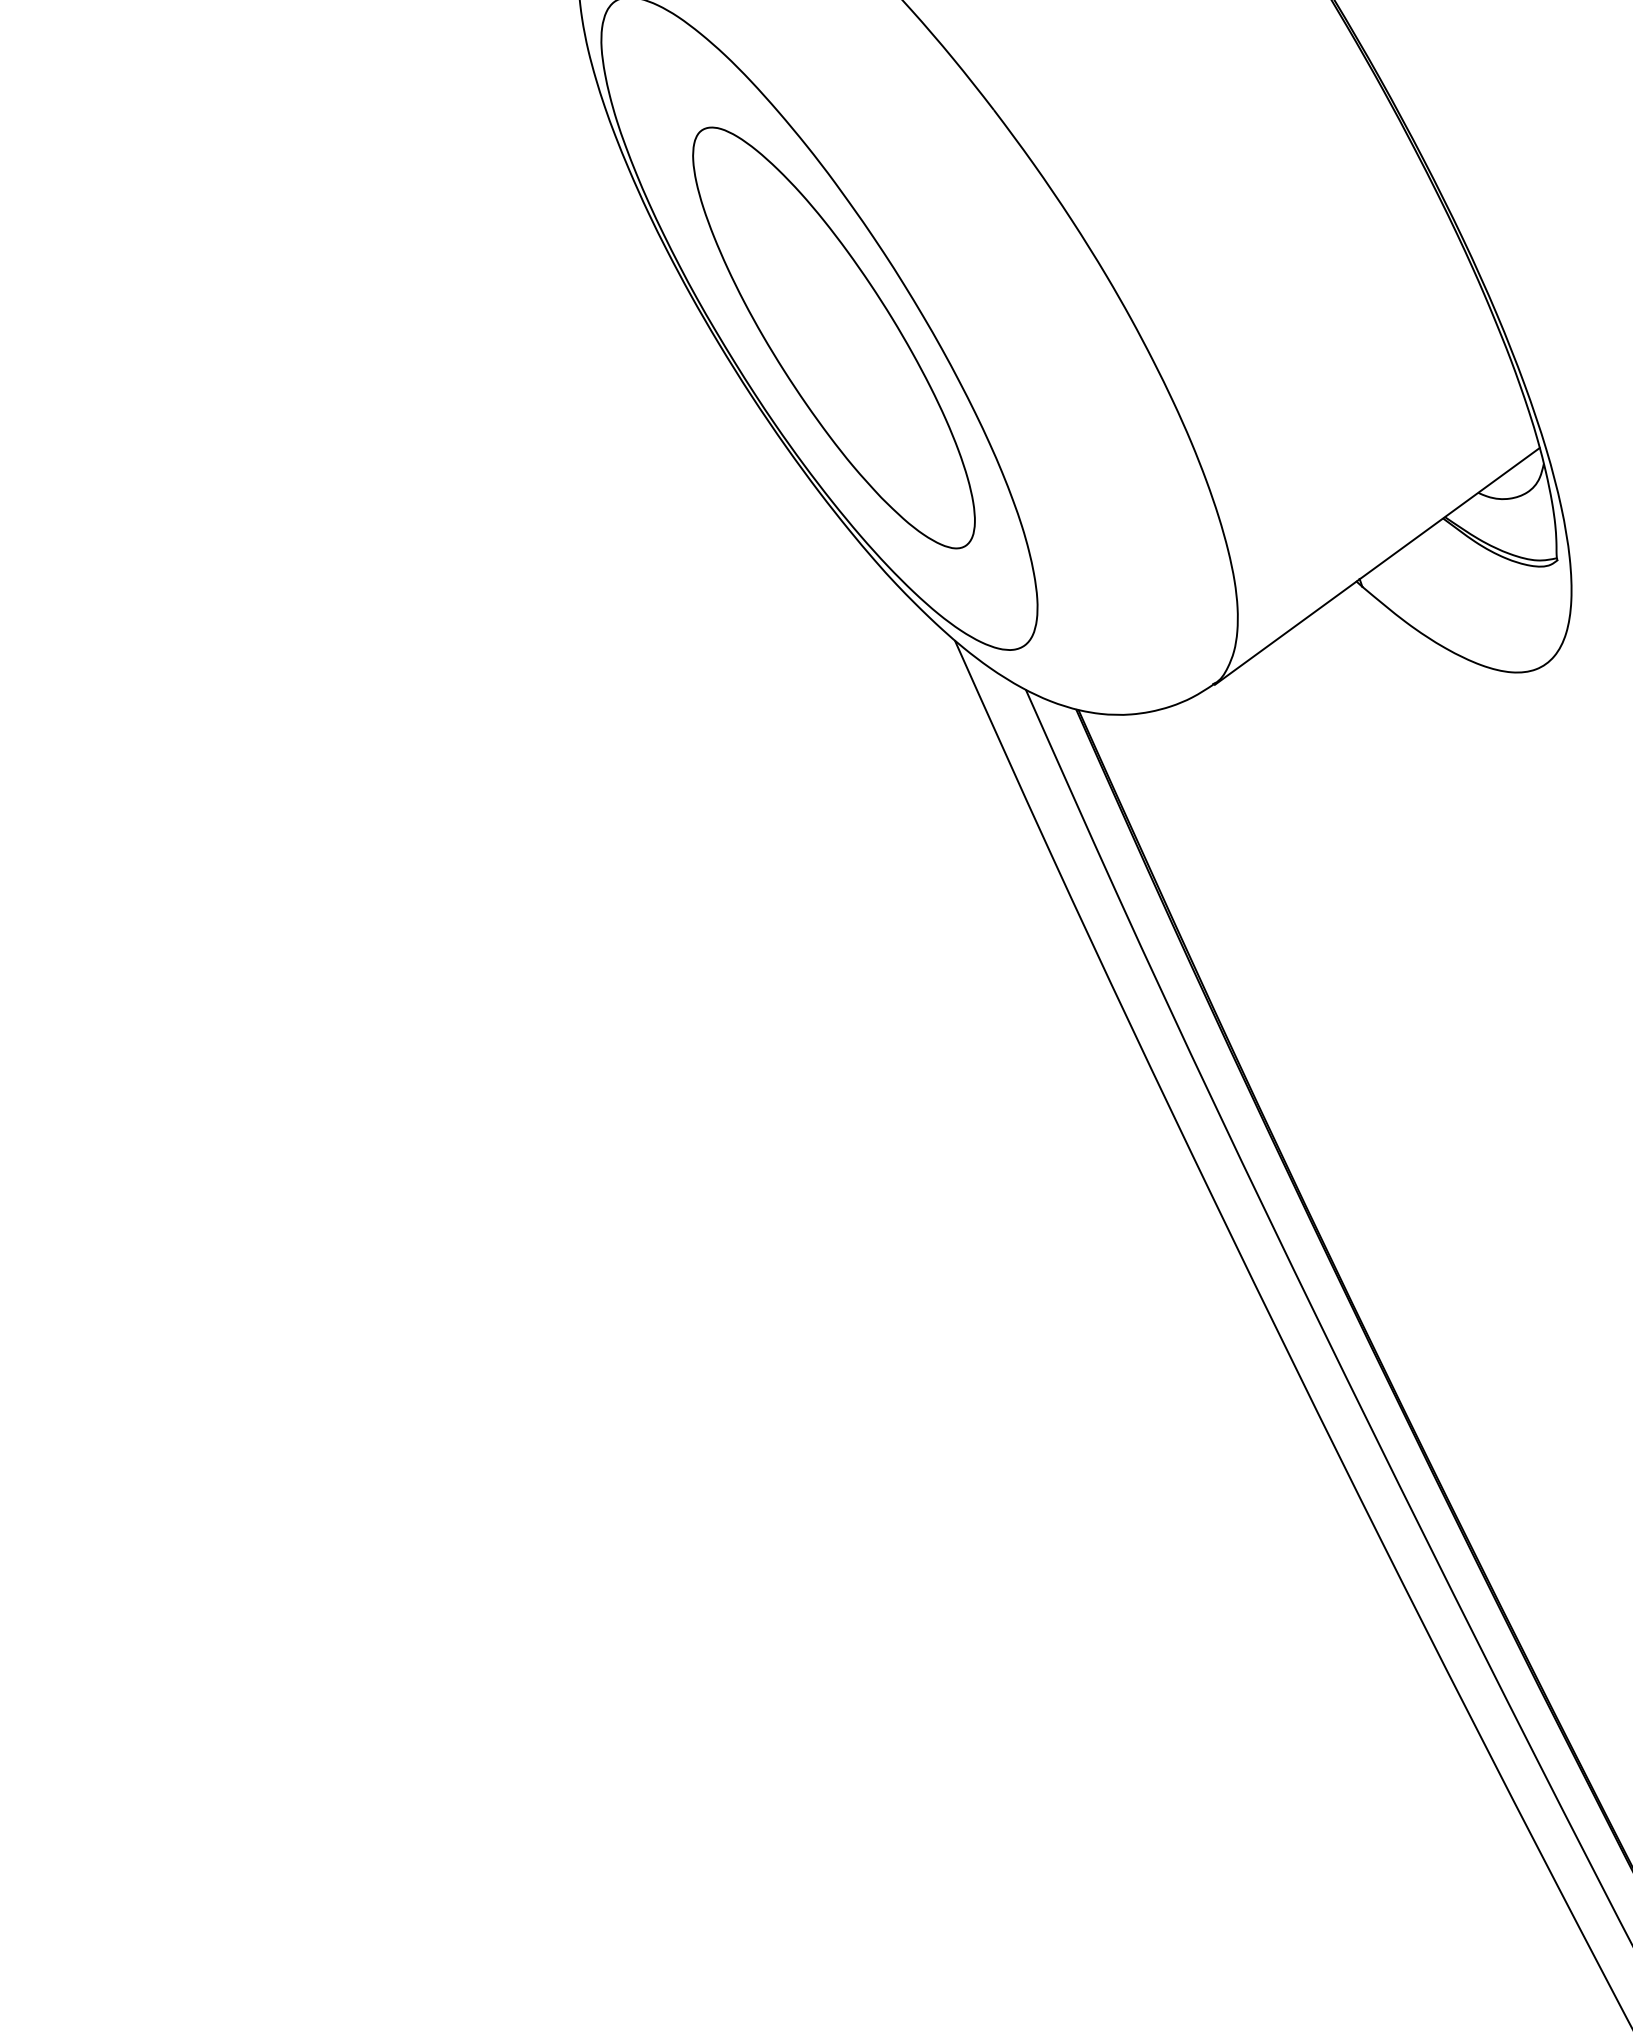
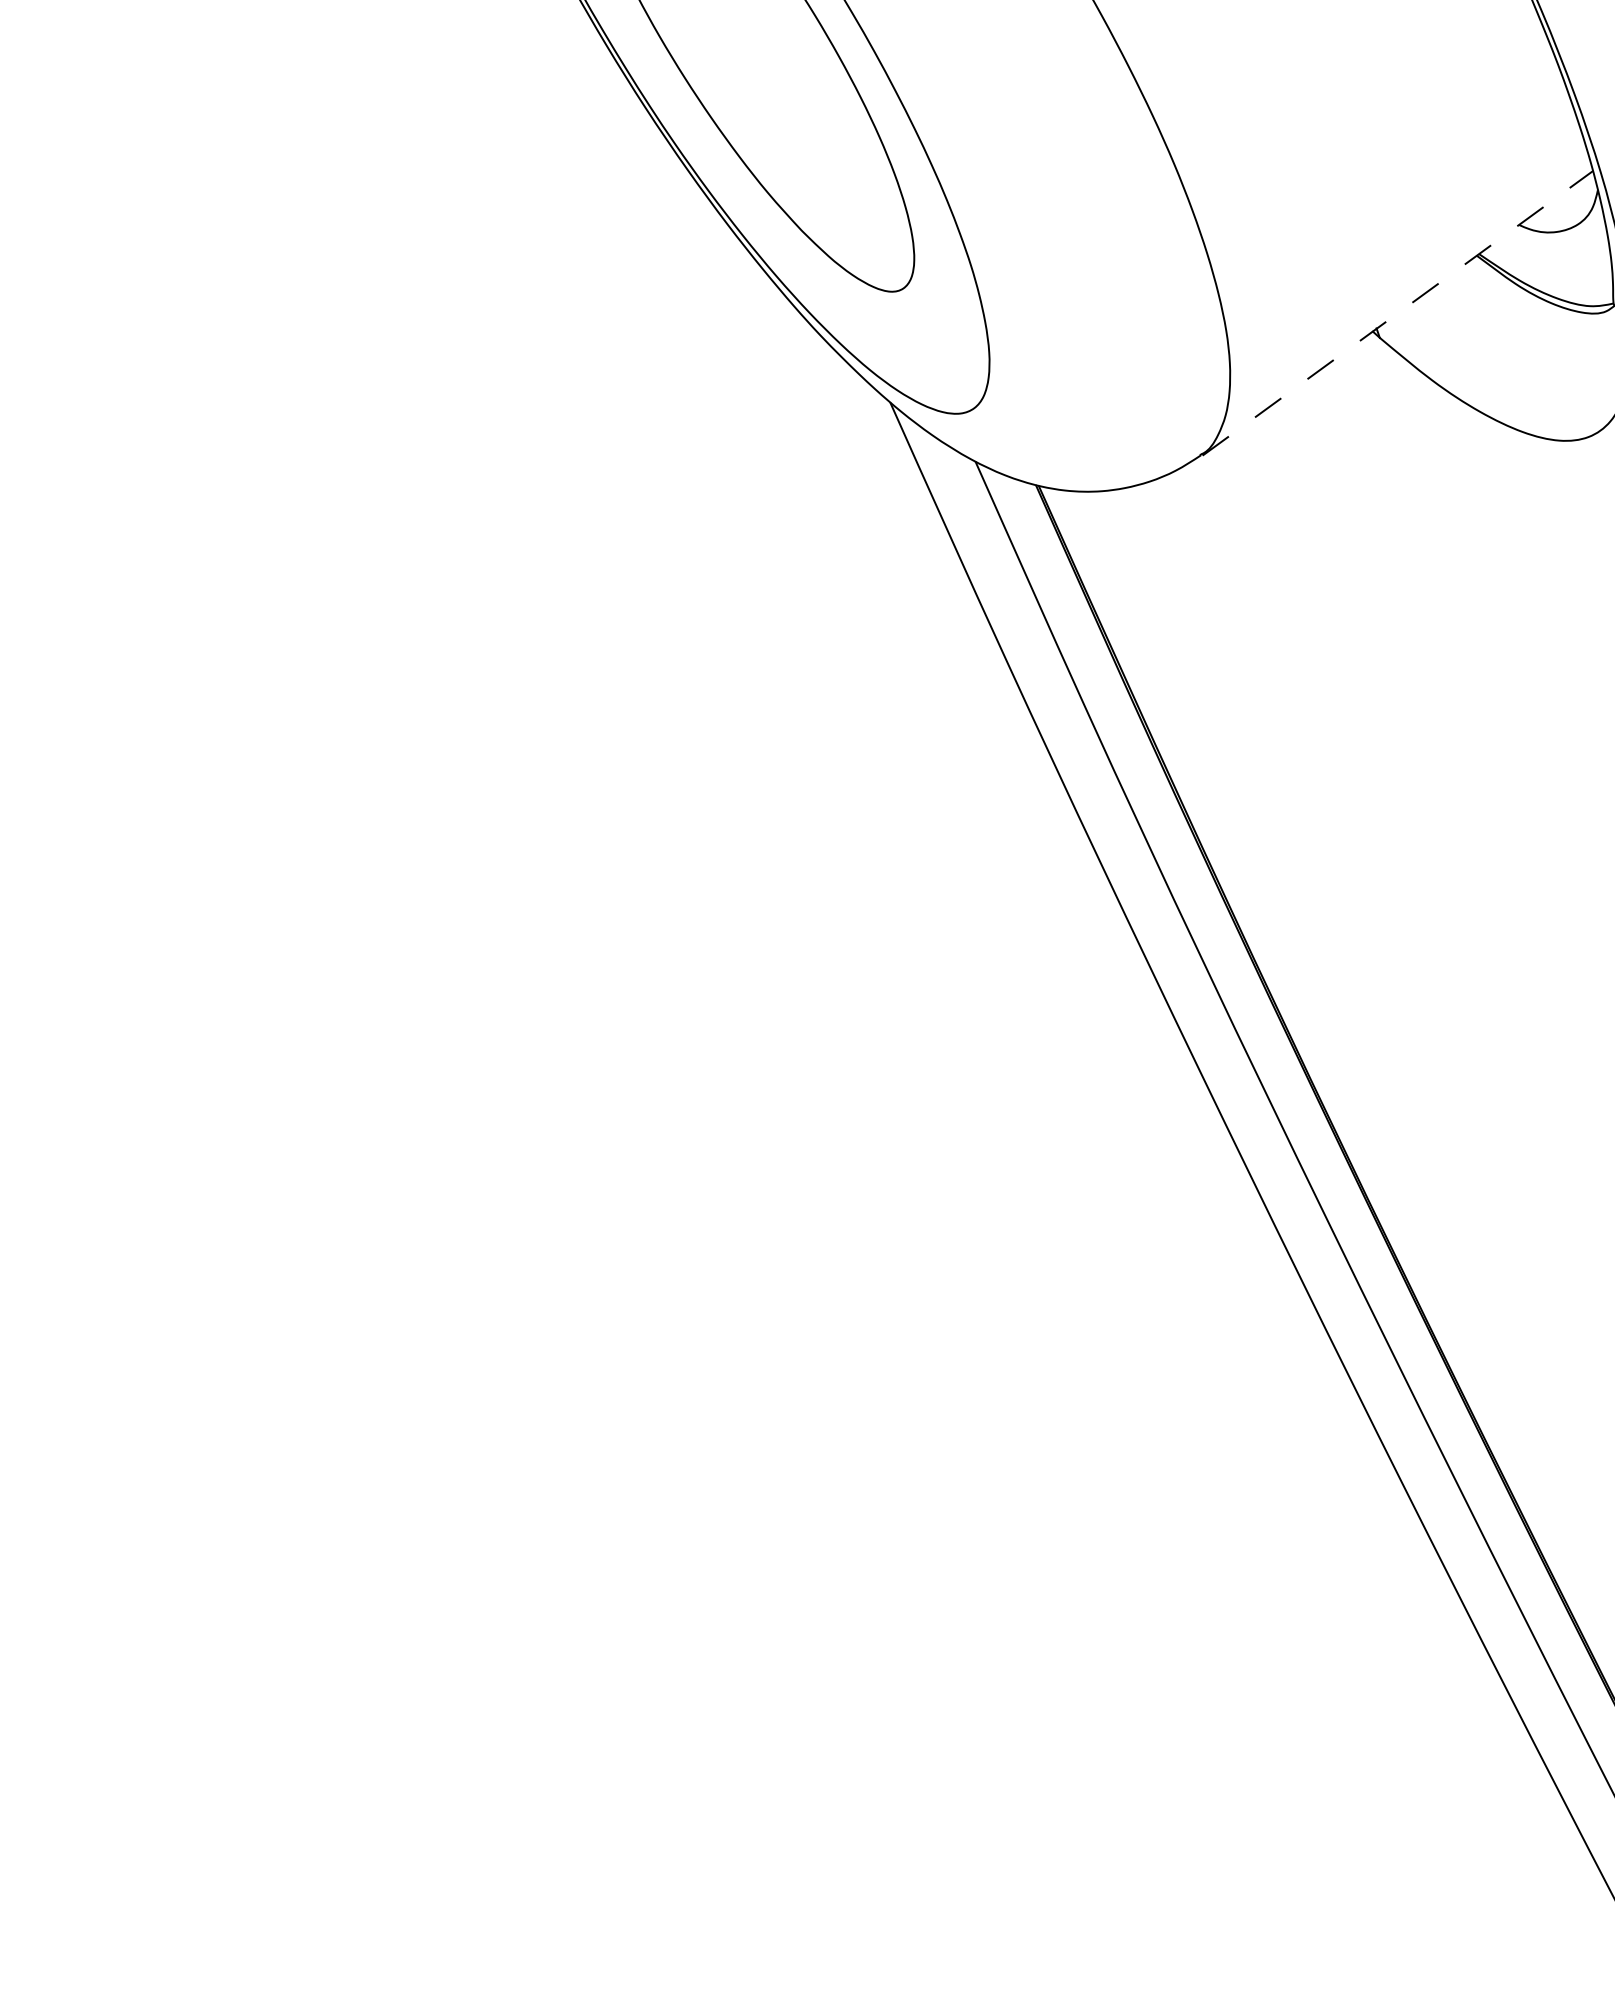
line: (1377, 566) -> (1398, 313), solid -> dashed

